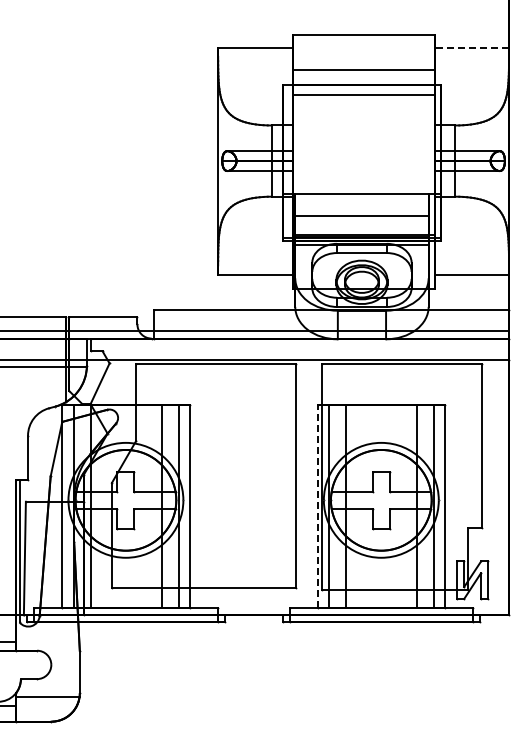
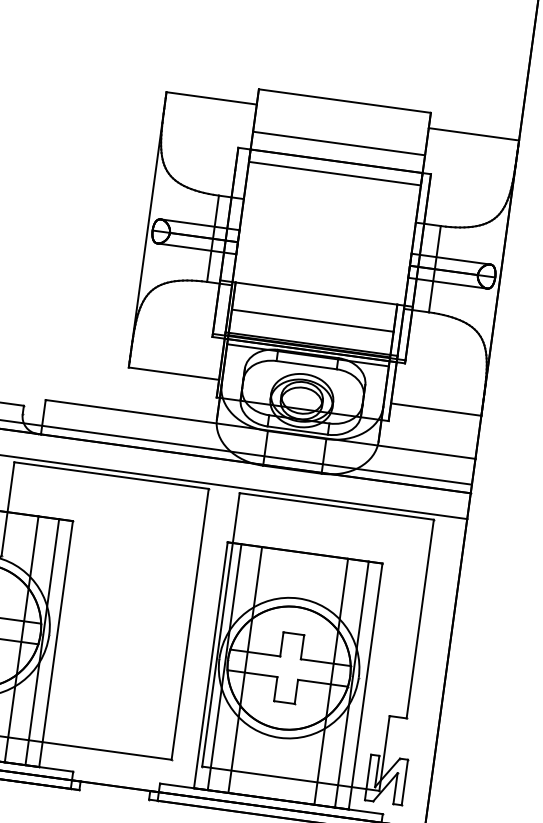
line: (471, 47) -> (473, 134), dashed -> solid
line: (317, 506) -> (210, 665), dashed -> solid

